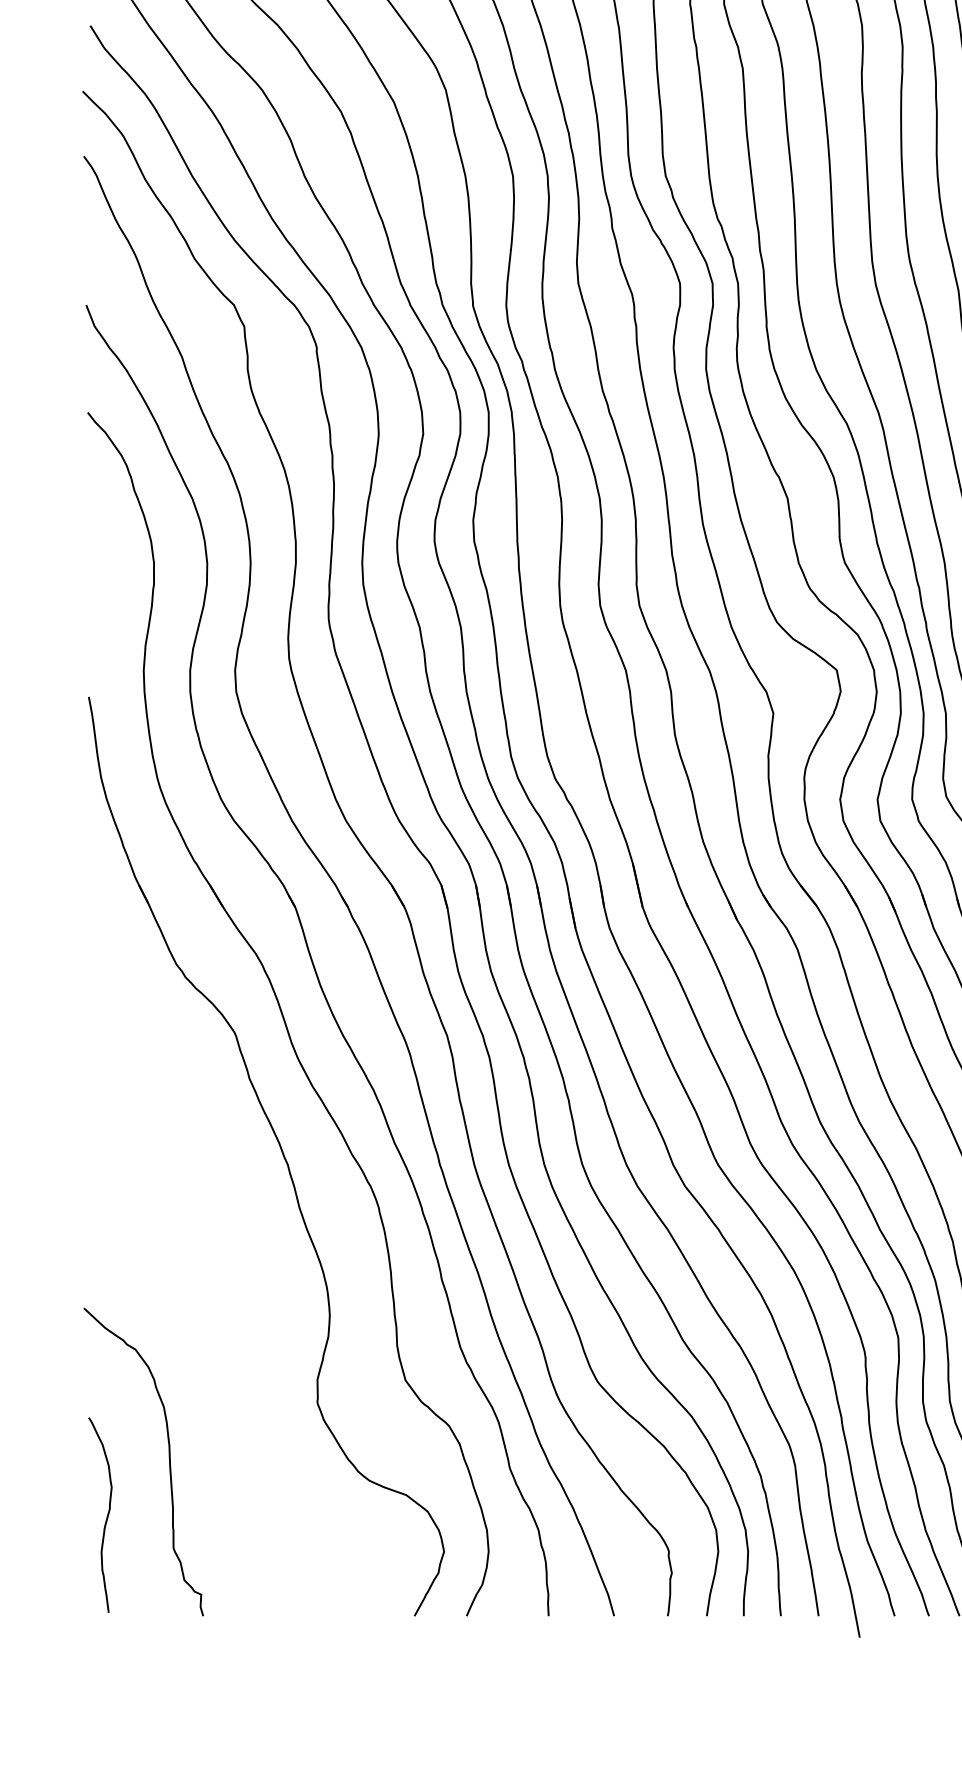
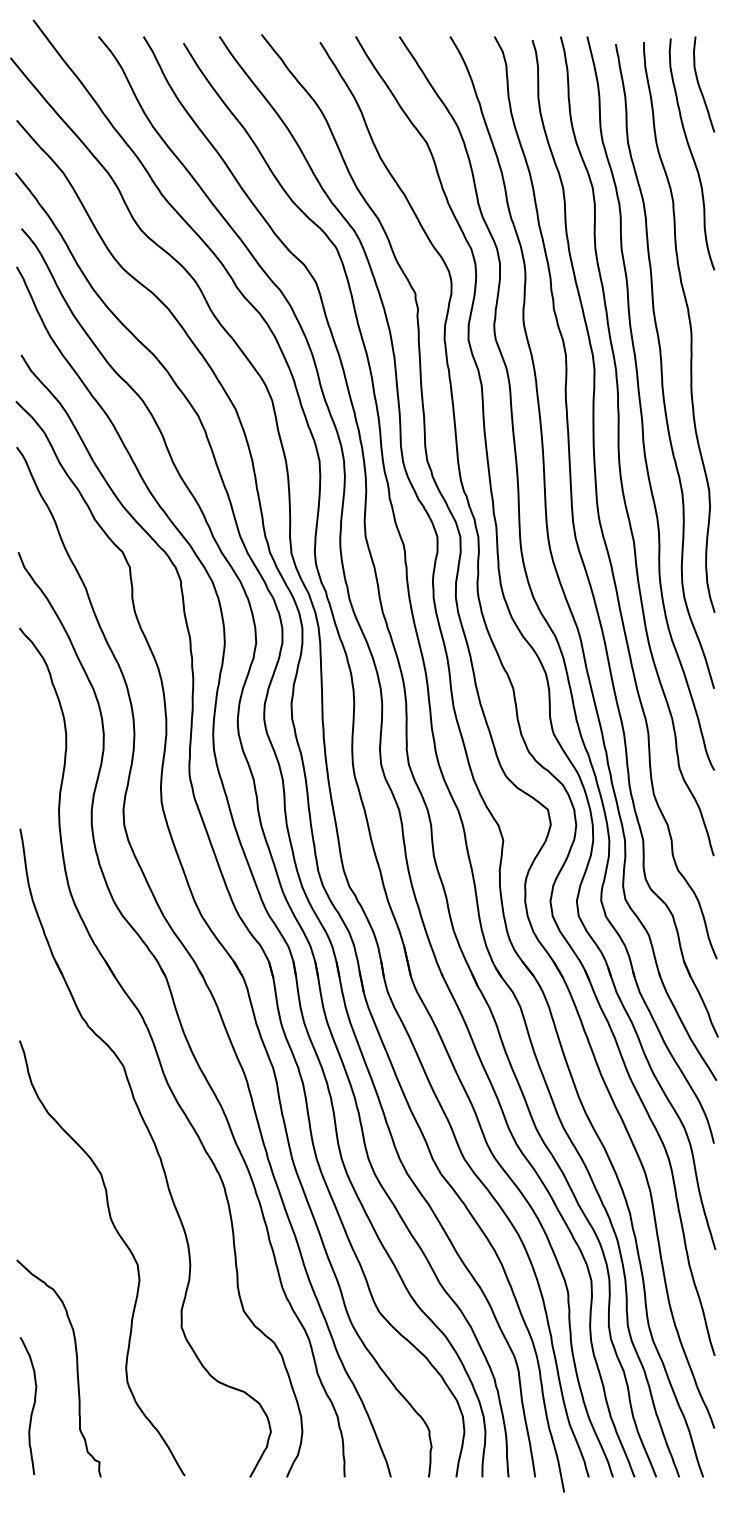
curve: (236, 1286) -> (124, 1244), added

